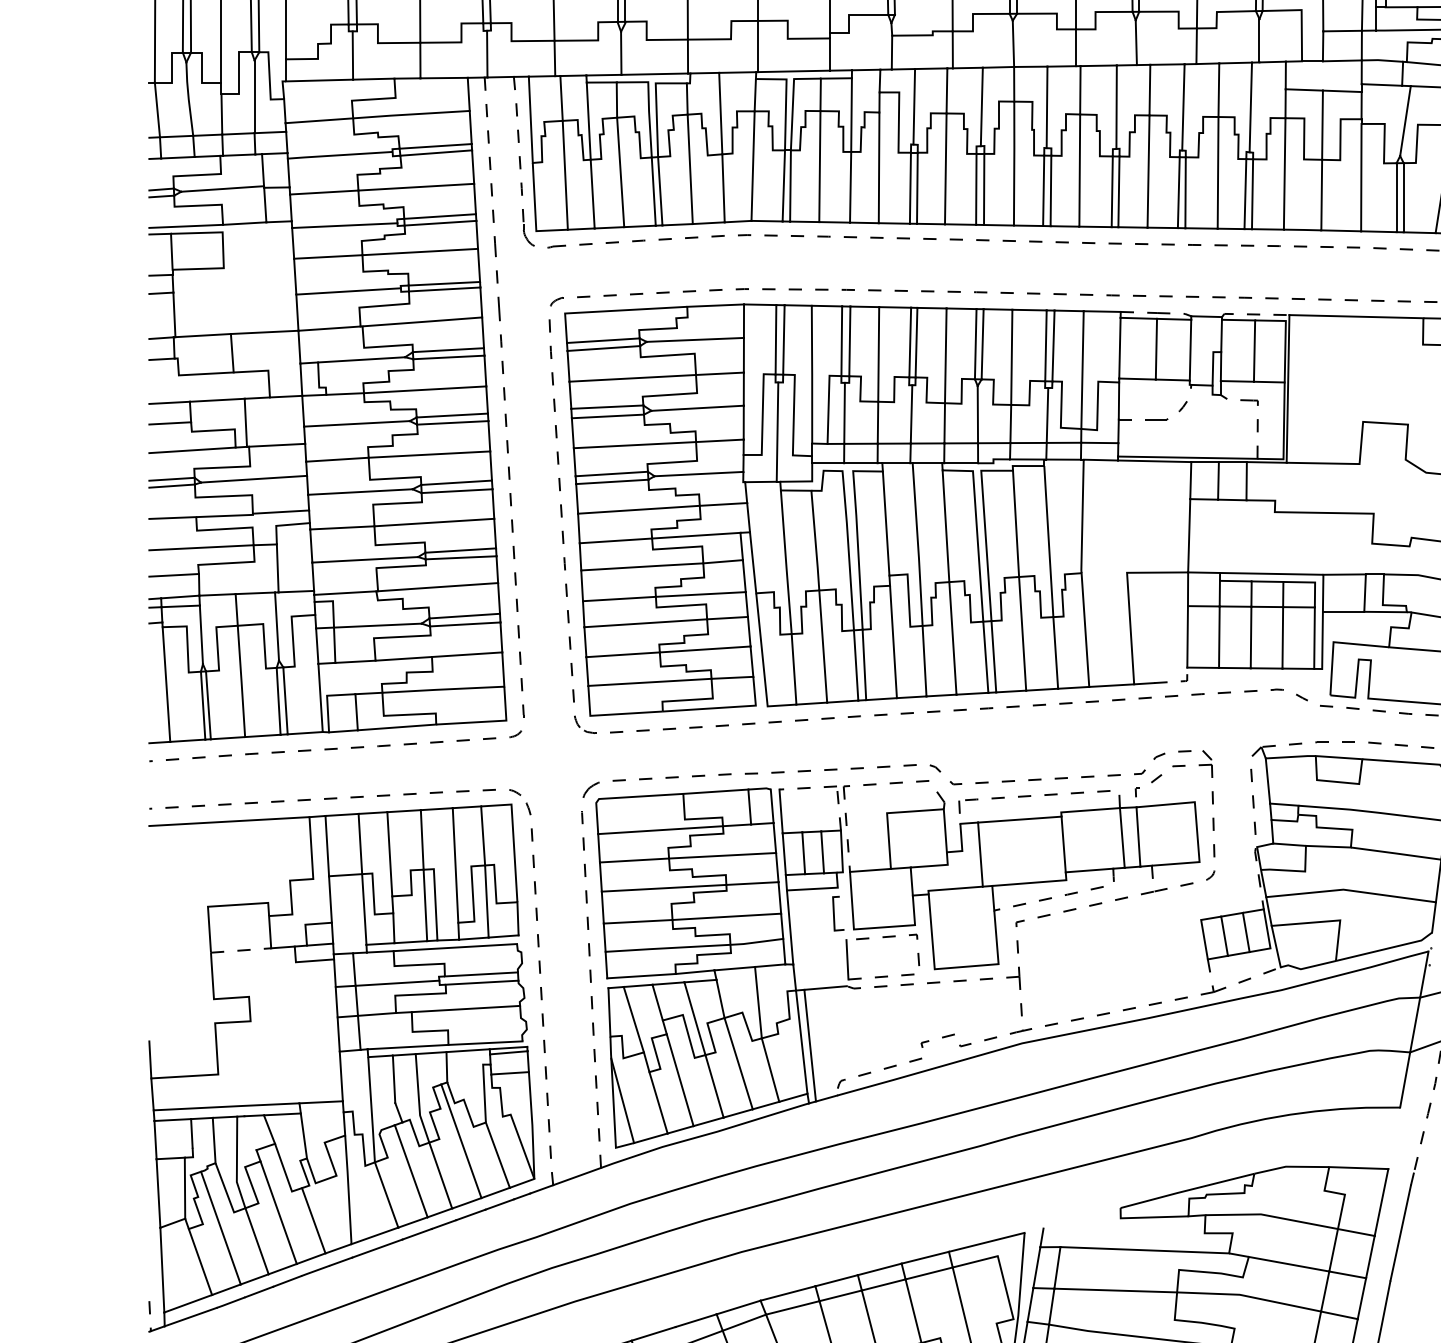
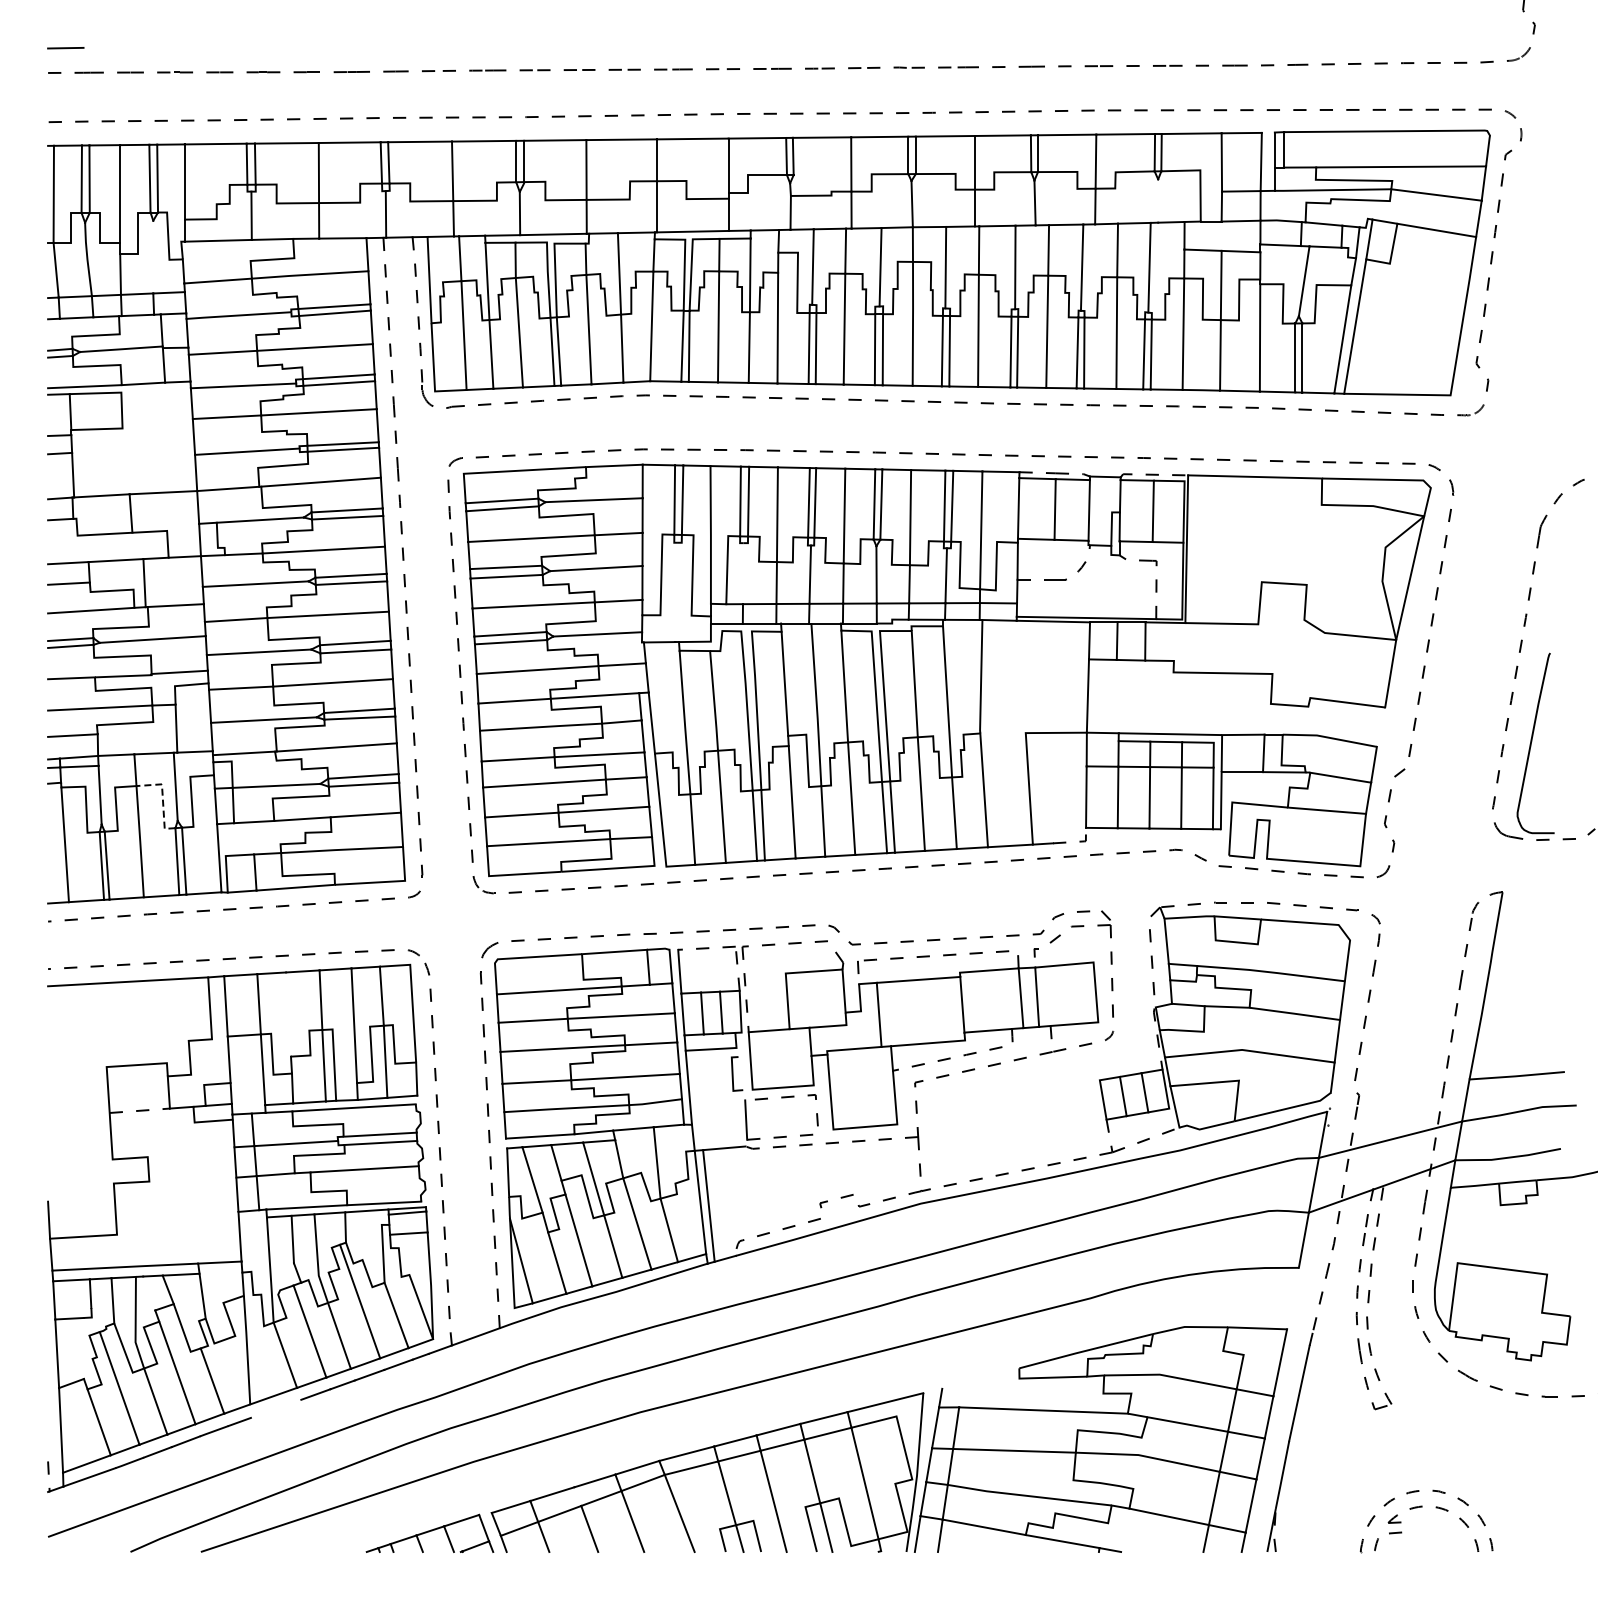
line: (1259, 40) -> (1158, 200), removed
line: (254, 96) -> (153, 256), removed
line: (844, 413) -> (743, 573), removed
line: (777, 432) -> (676, 592), removed
line: (263, 639) -> (162, 799), solid -> dashed
line: (389, 854) -> (288, 1014), removed
line: (184, 1187) -> (83, 1347), removed
line: (376, 1248) -> (275, 1408), removed

